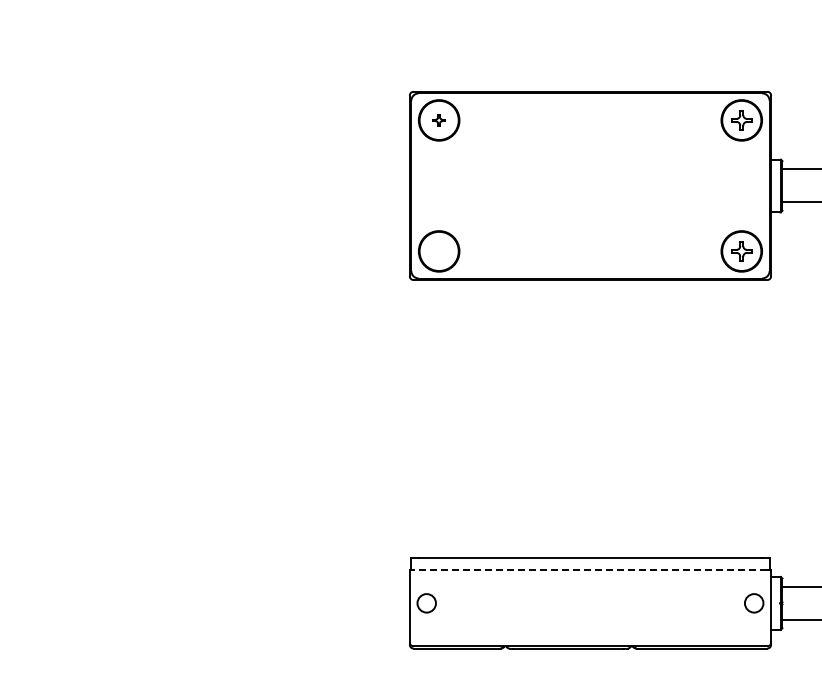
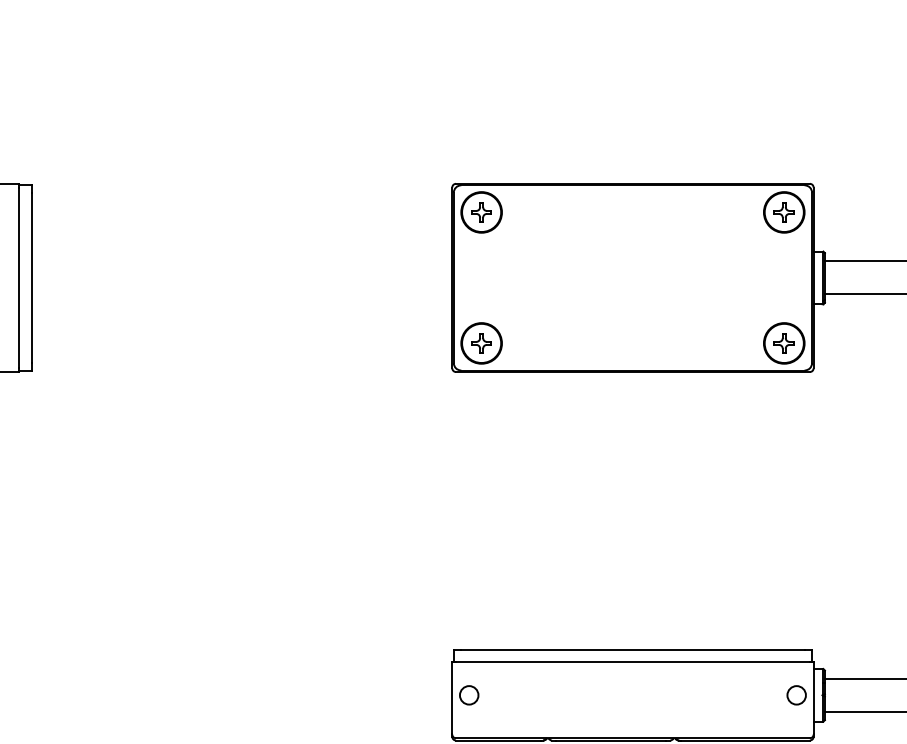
part: (439, 120) -> (481, 212), size x1.67
part: (439, 251) -> (481, 343), added
line: (590, 570) -> (632, 662), dashed -> solid

